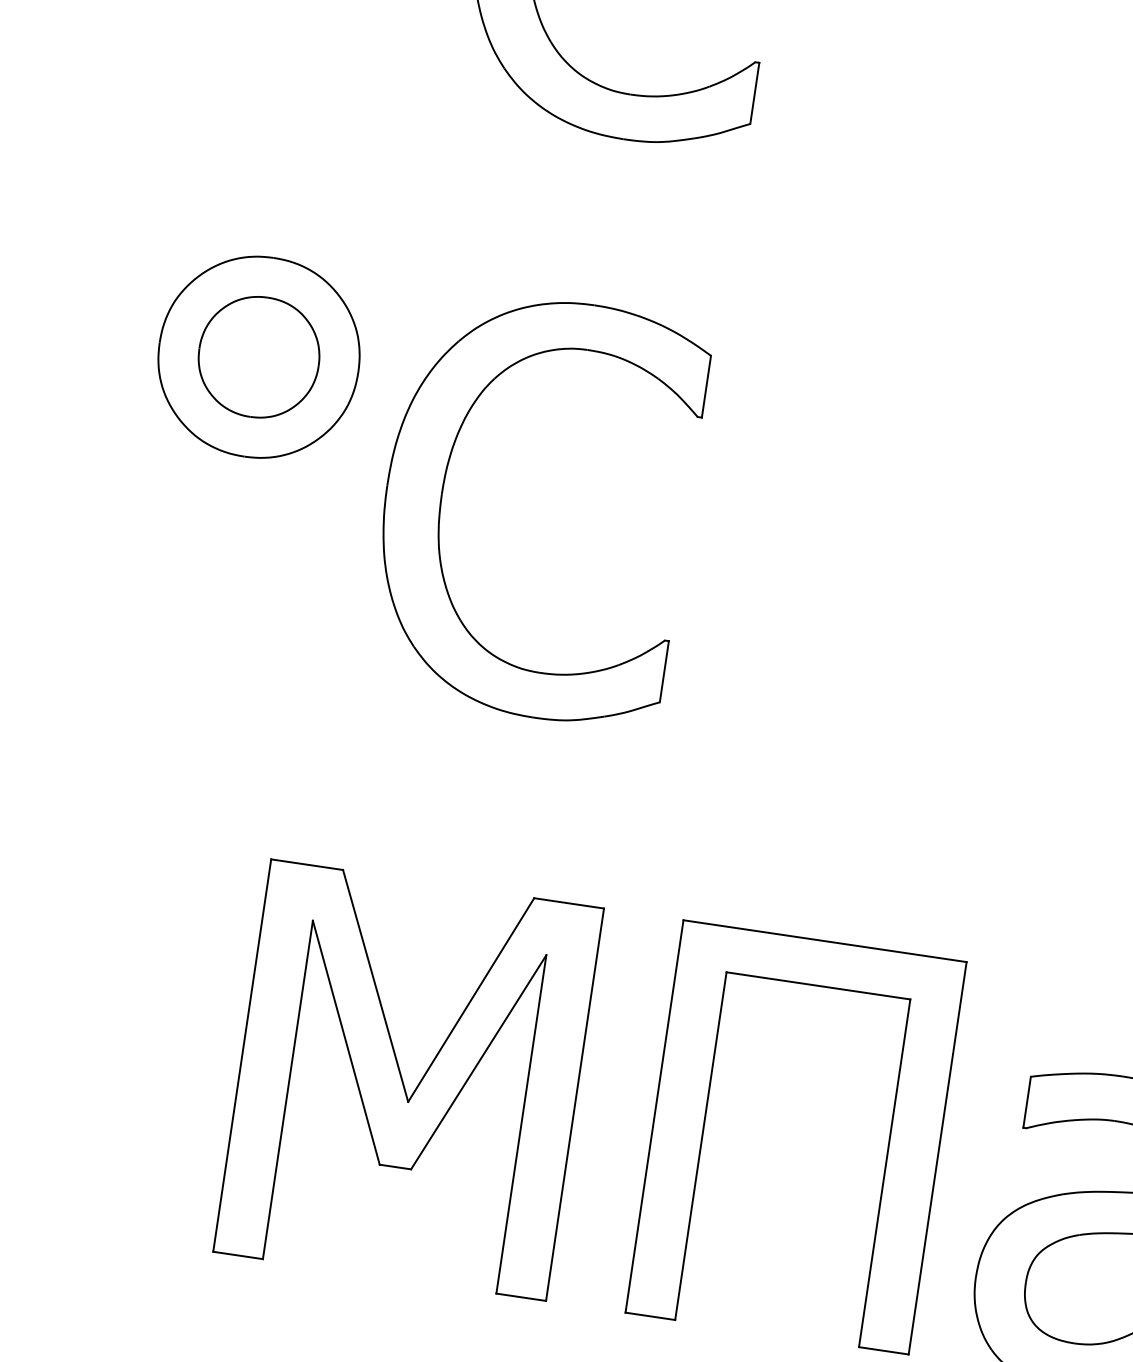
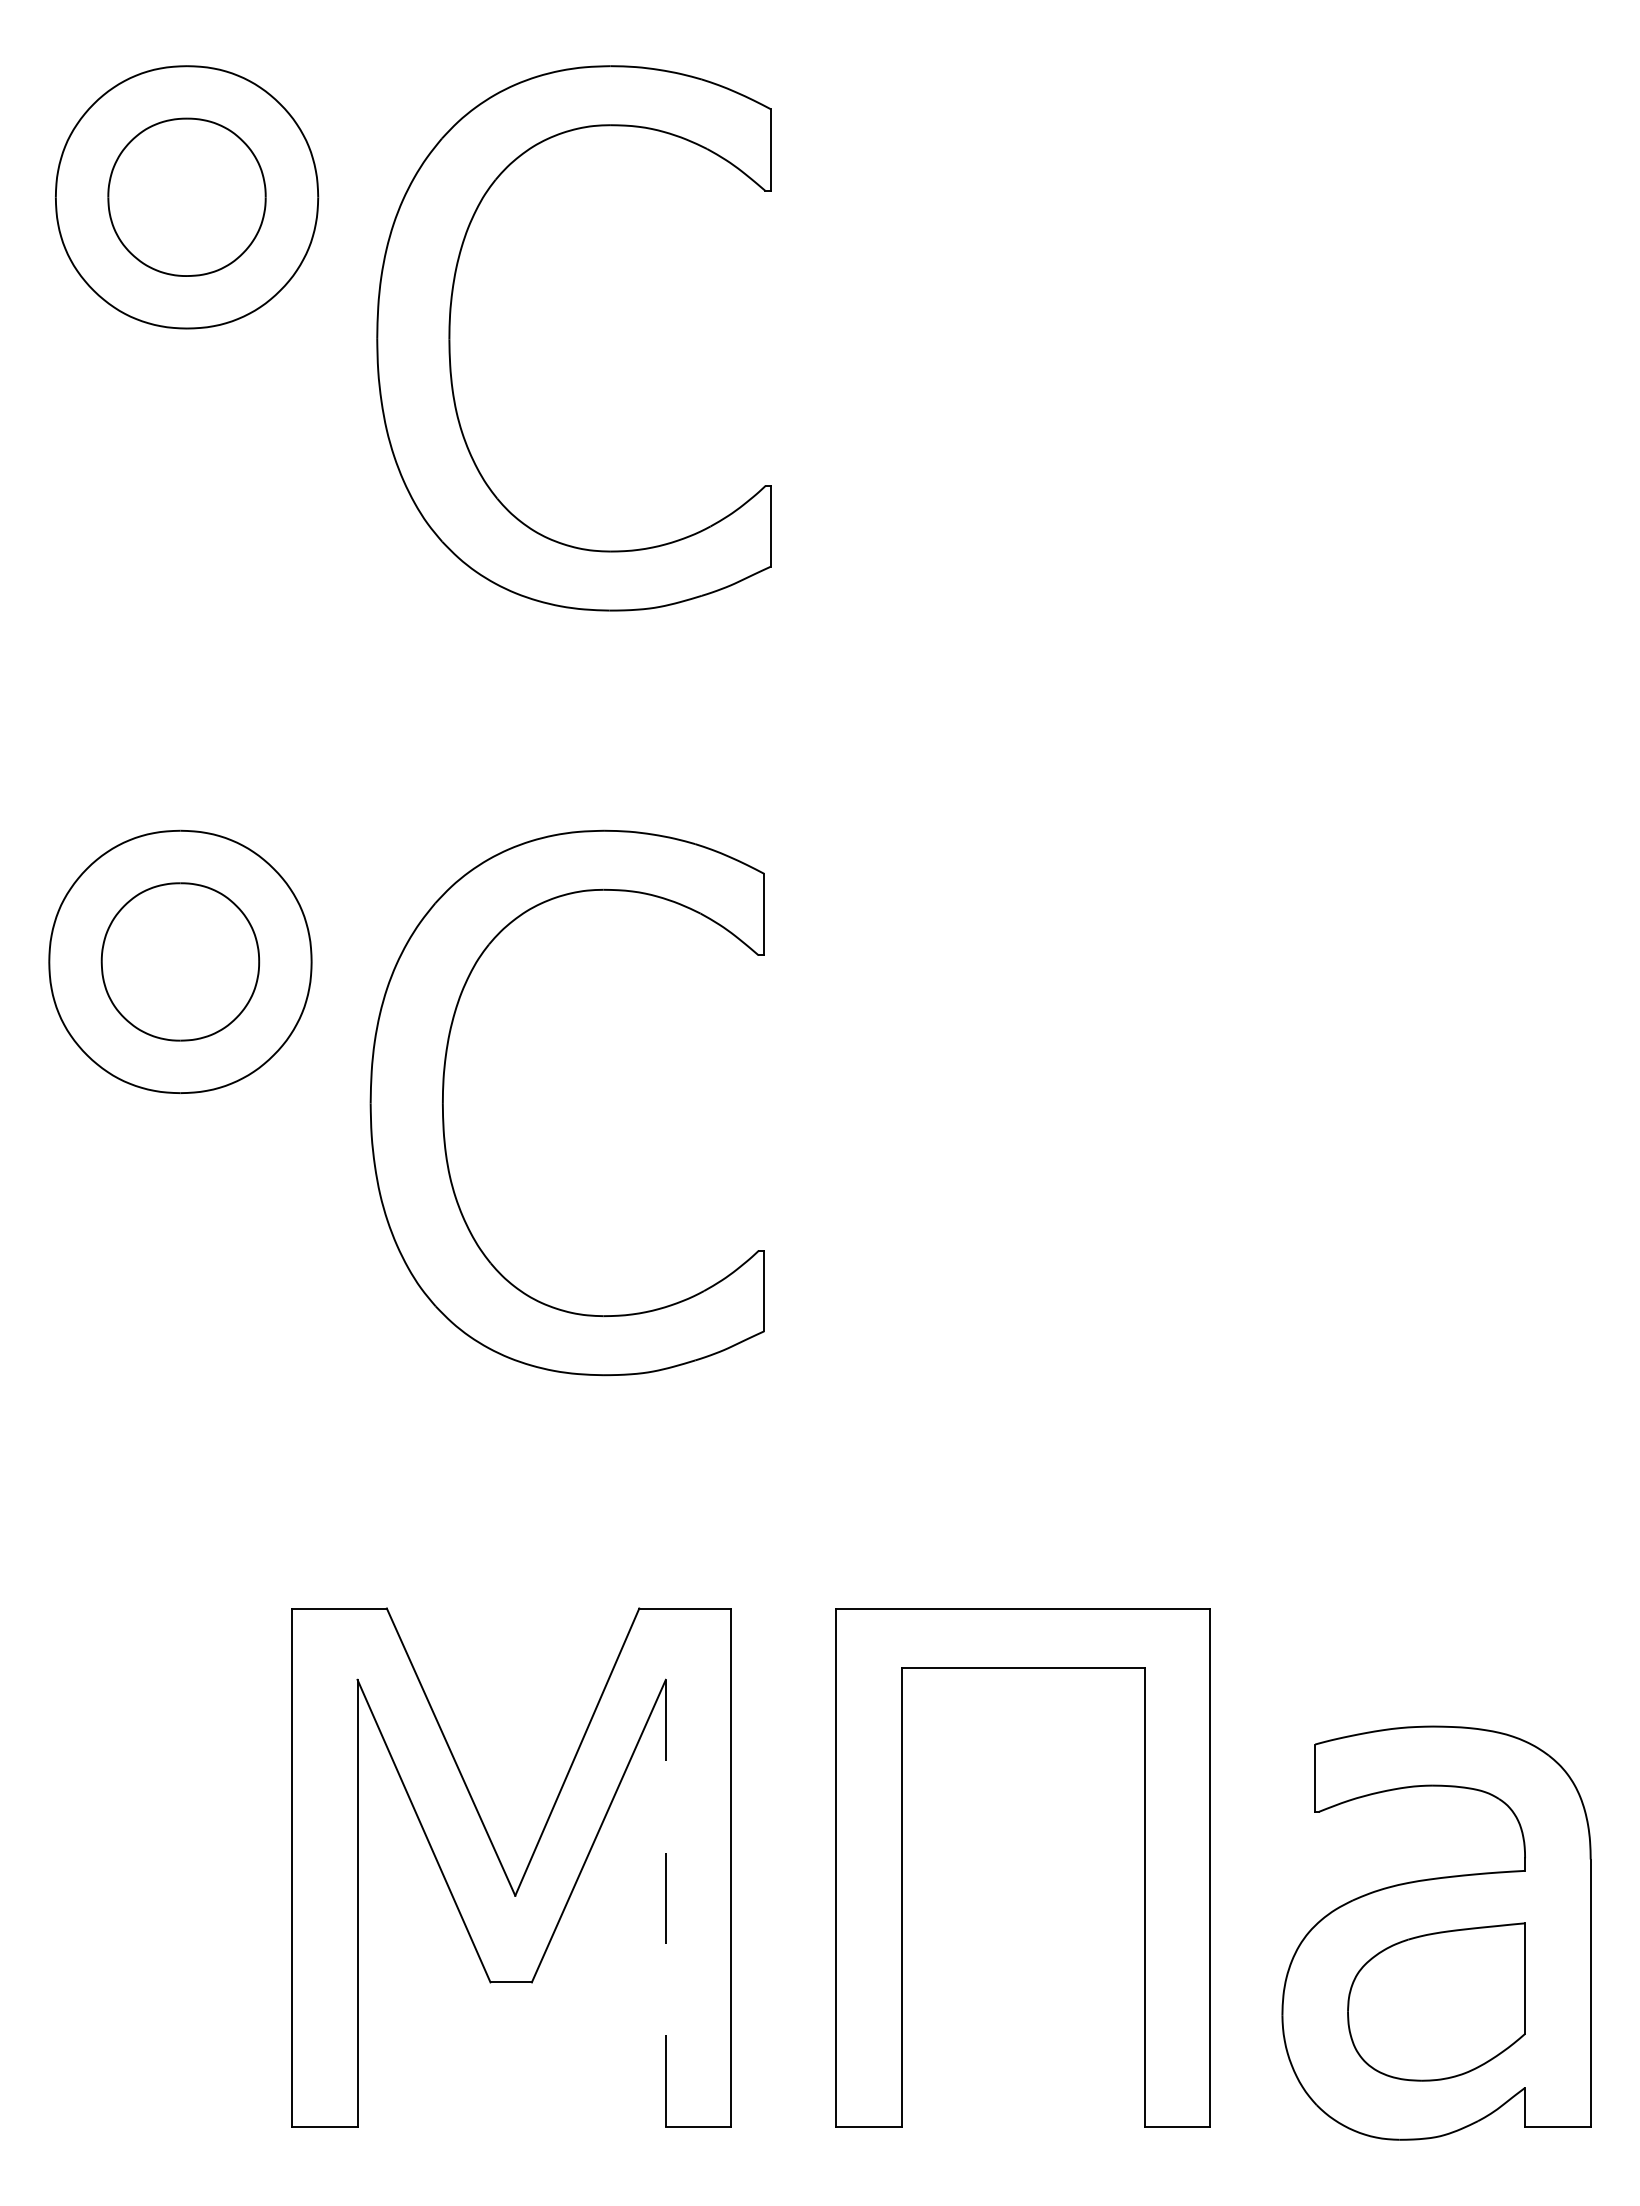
line: (521, 1123) -> (665, 1902), solid -> dashed

